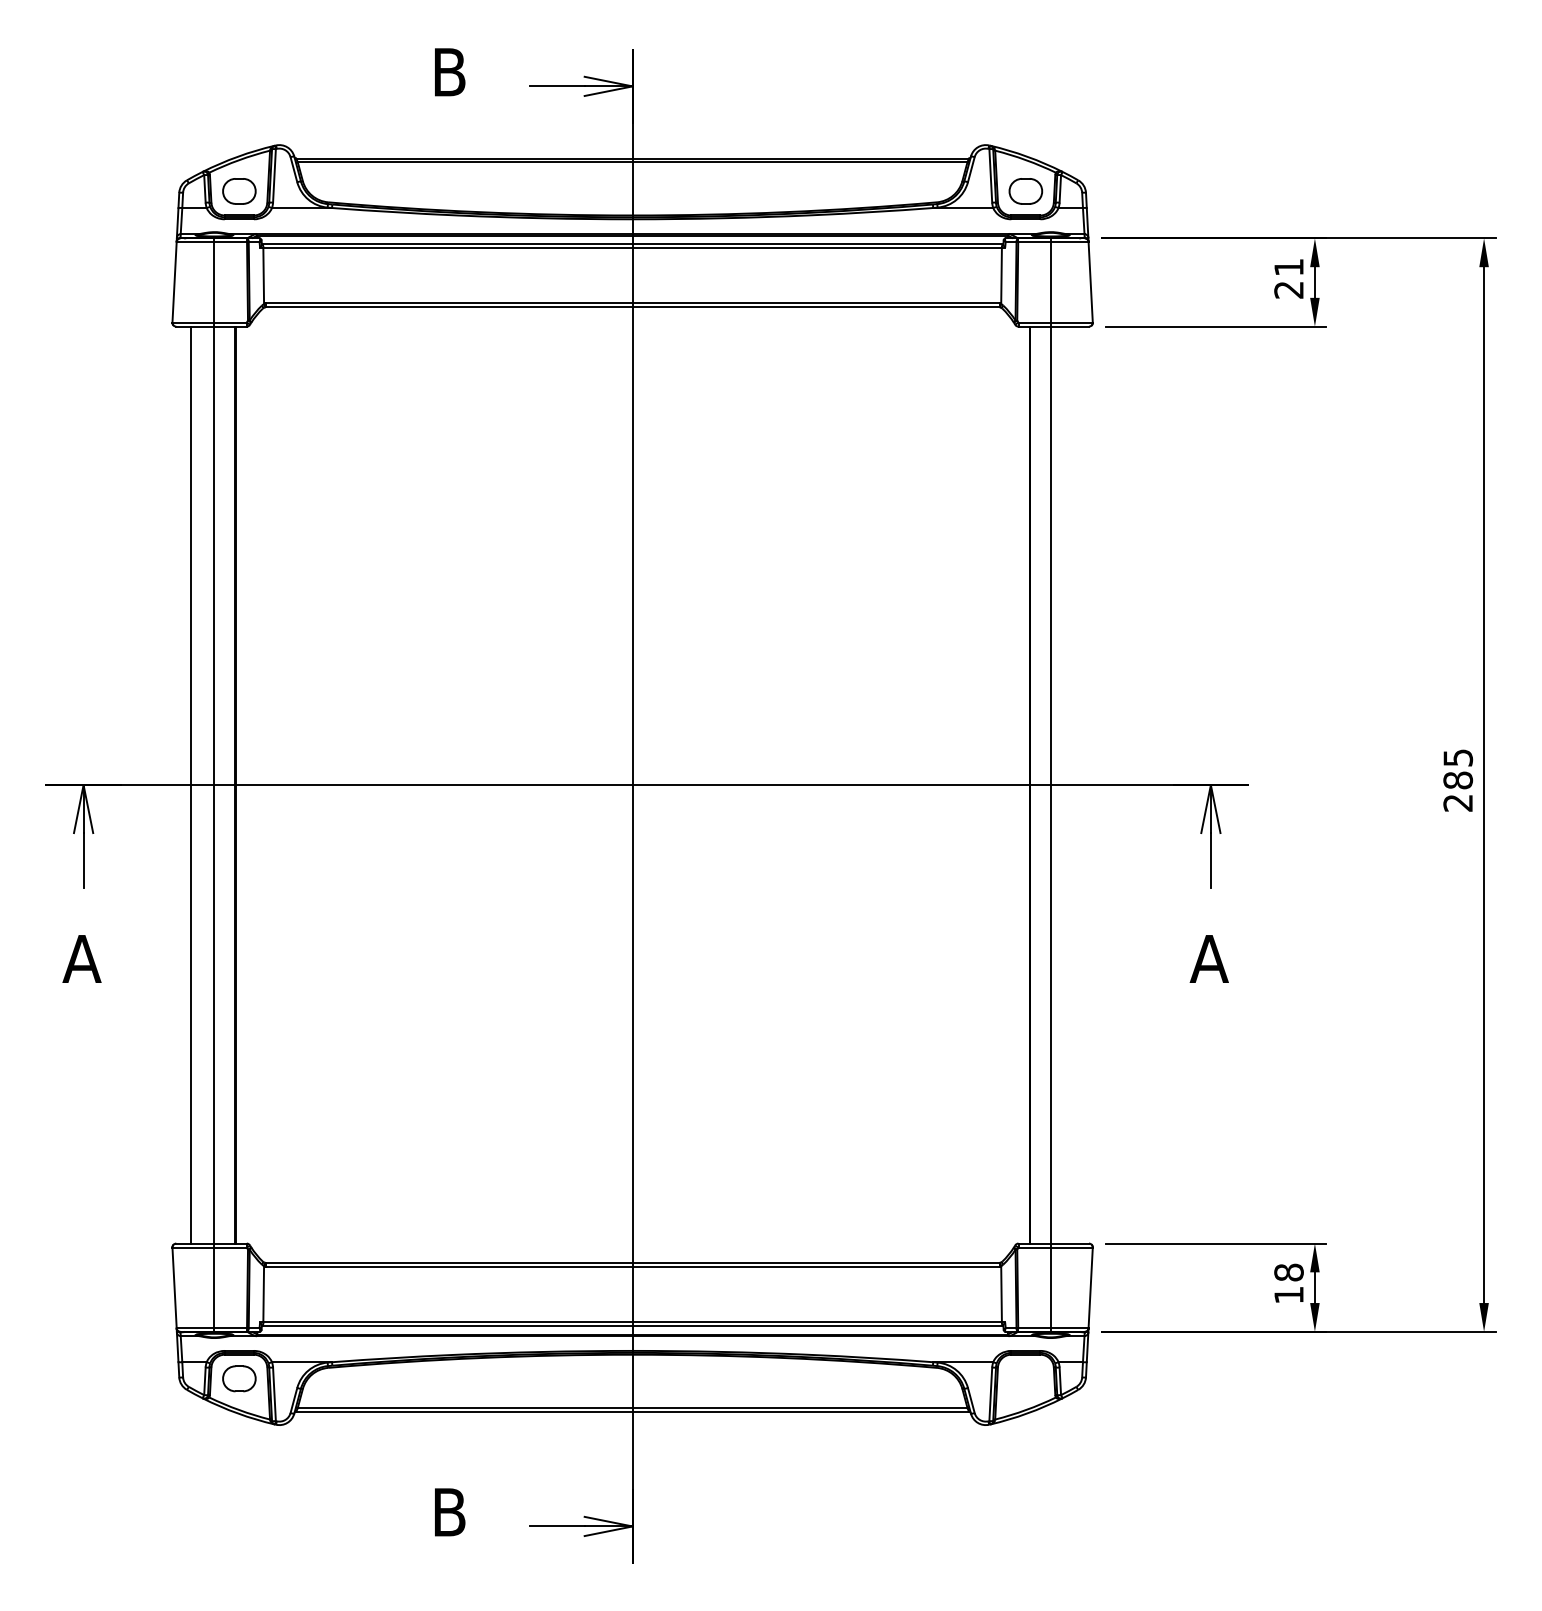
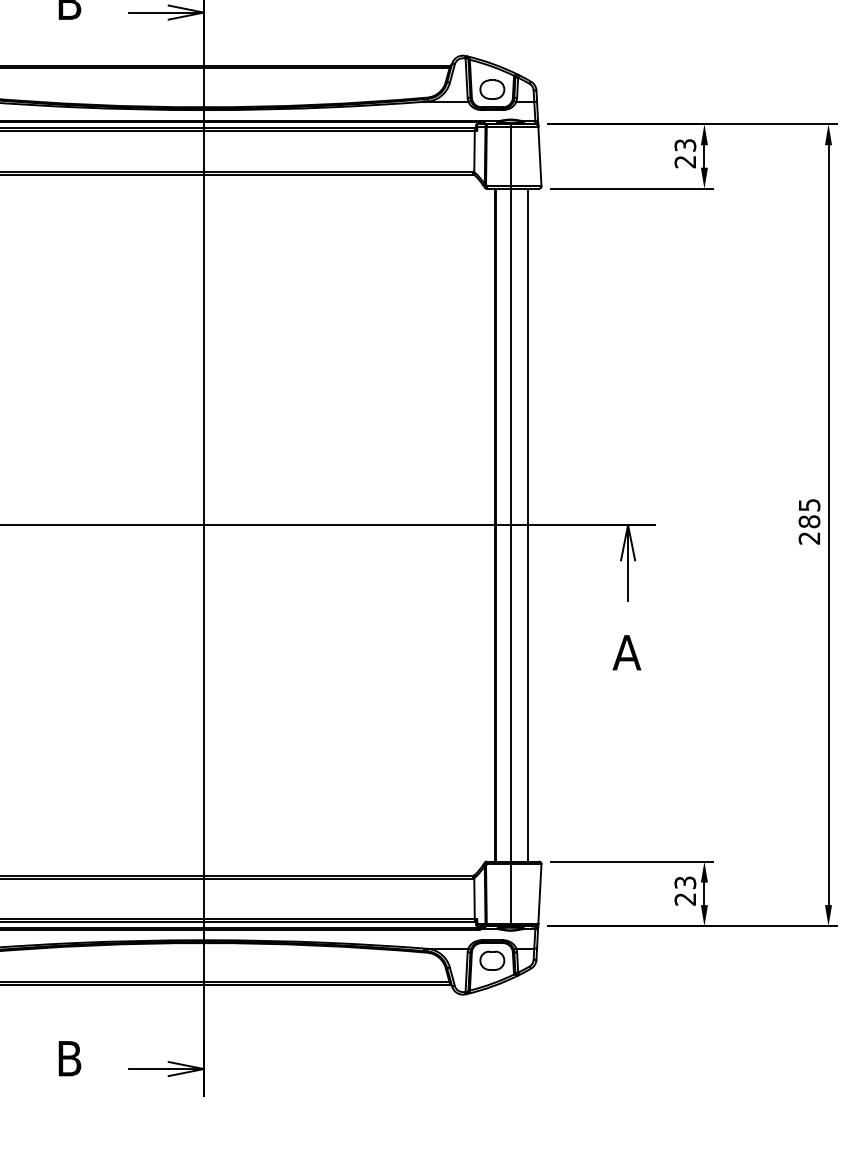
text: (1288, 267) -> (685, 145), 21 -> 23
line: (1073, 784) -> (527, 524), added
text: (1288, 1283) -> (685, 890), 18 -> 23
part: (1025, 1378) -> (492, 960), added

